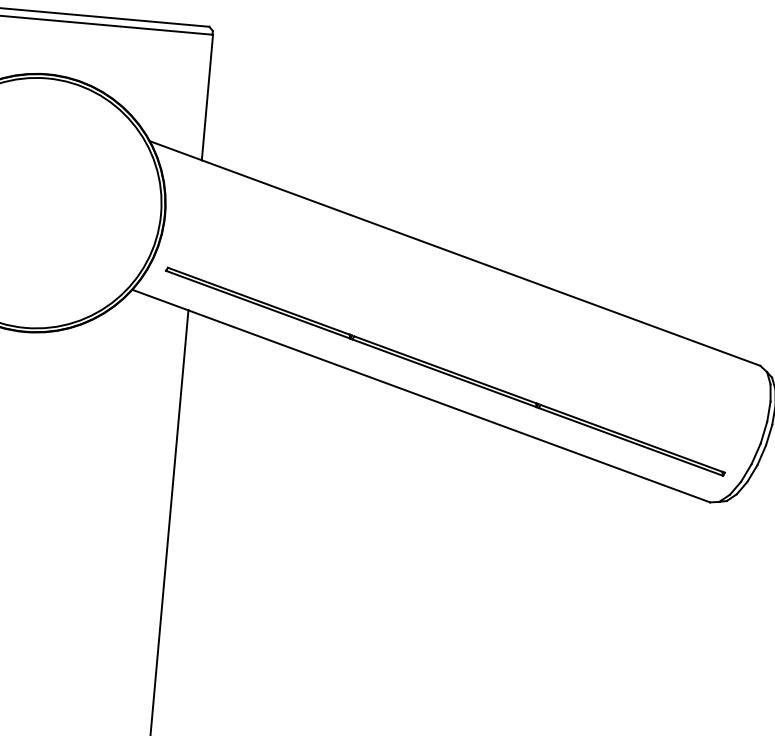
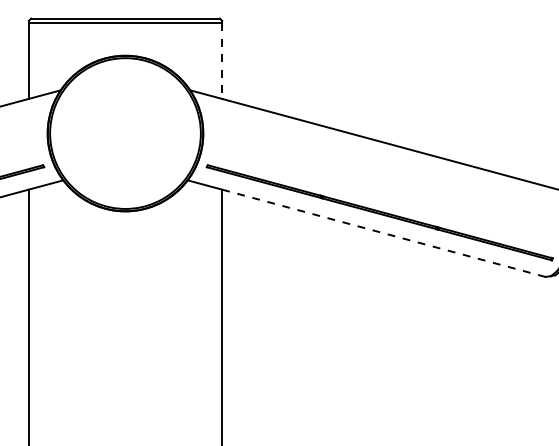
line: (207, 98) -> (222, 61), solid -> dashed
line: (448, 406) -> (383, 233), solid -> dashed

